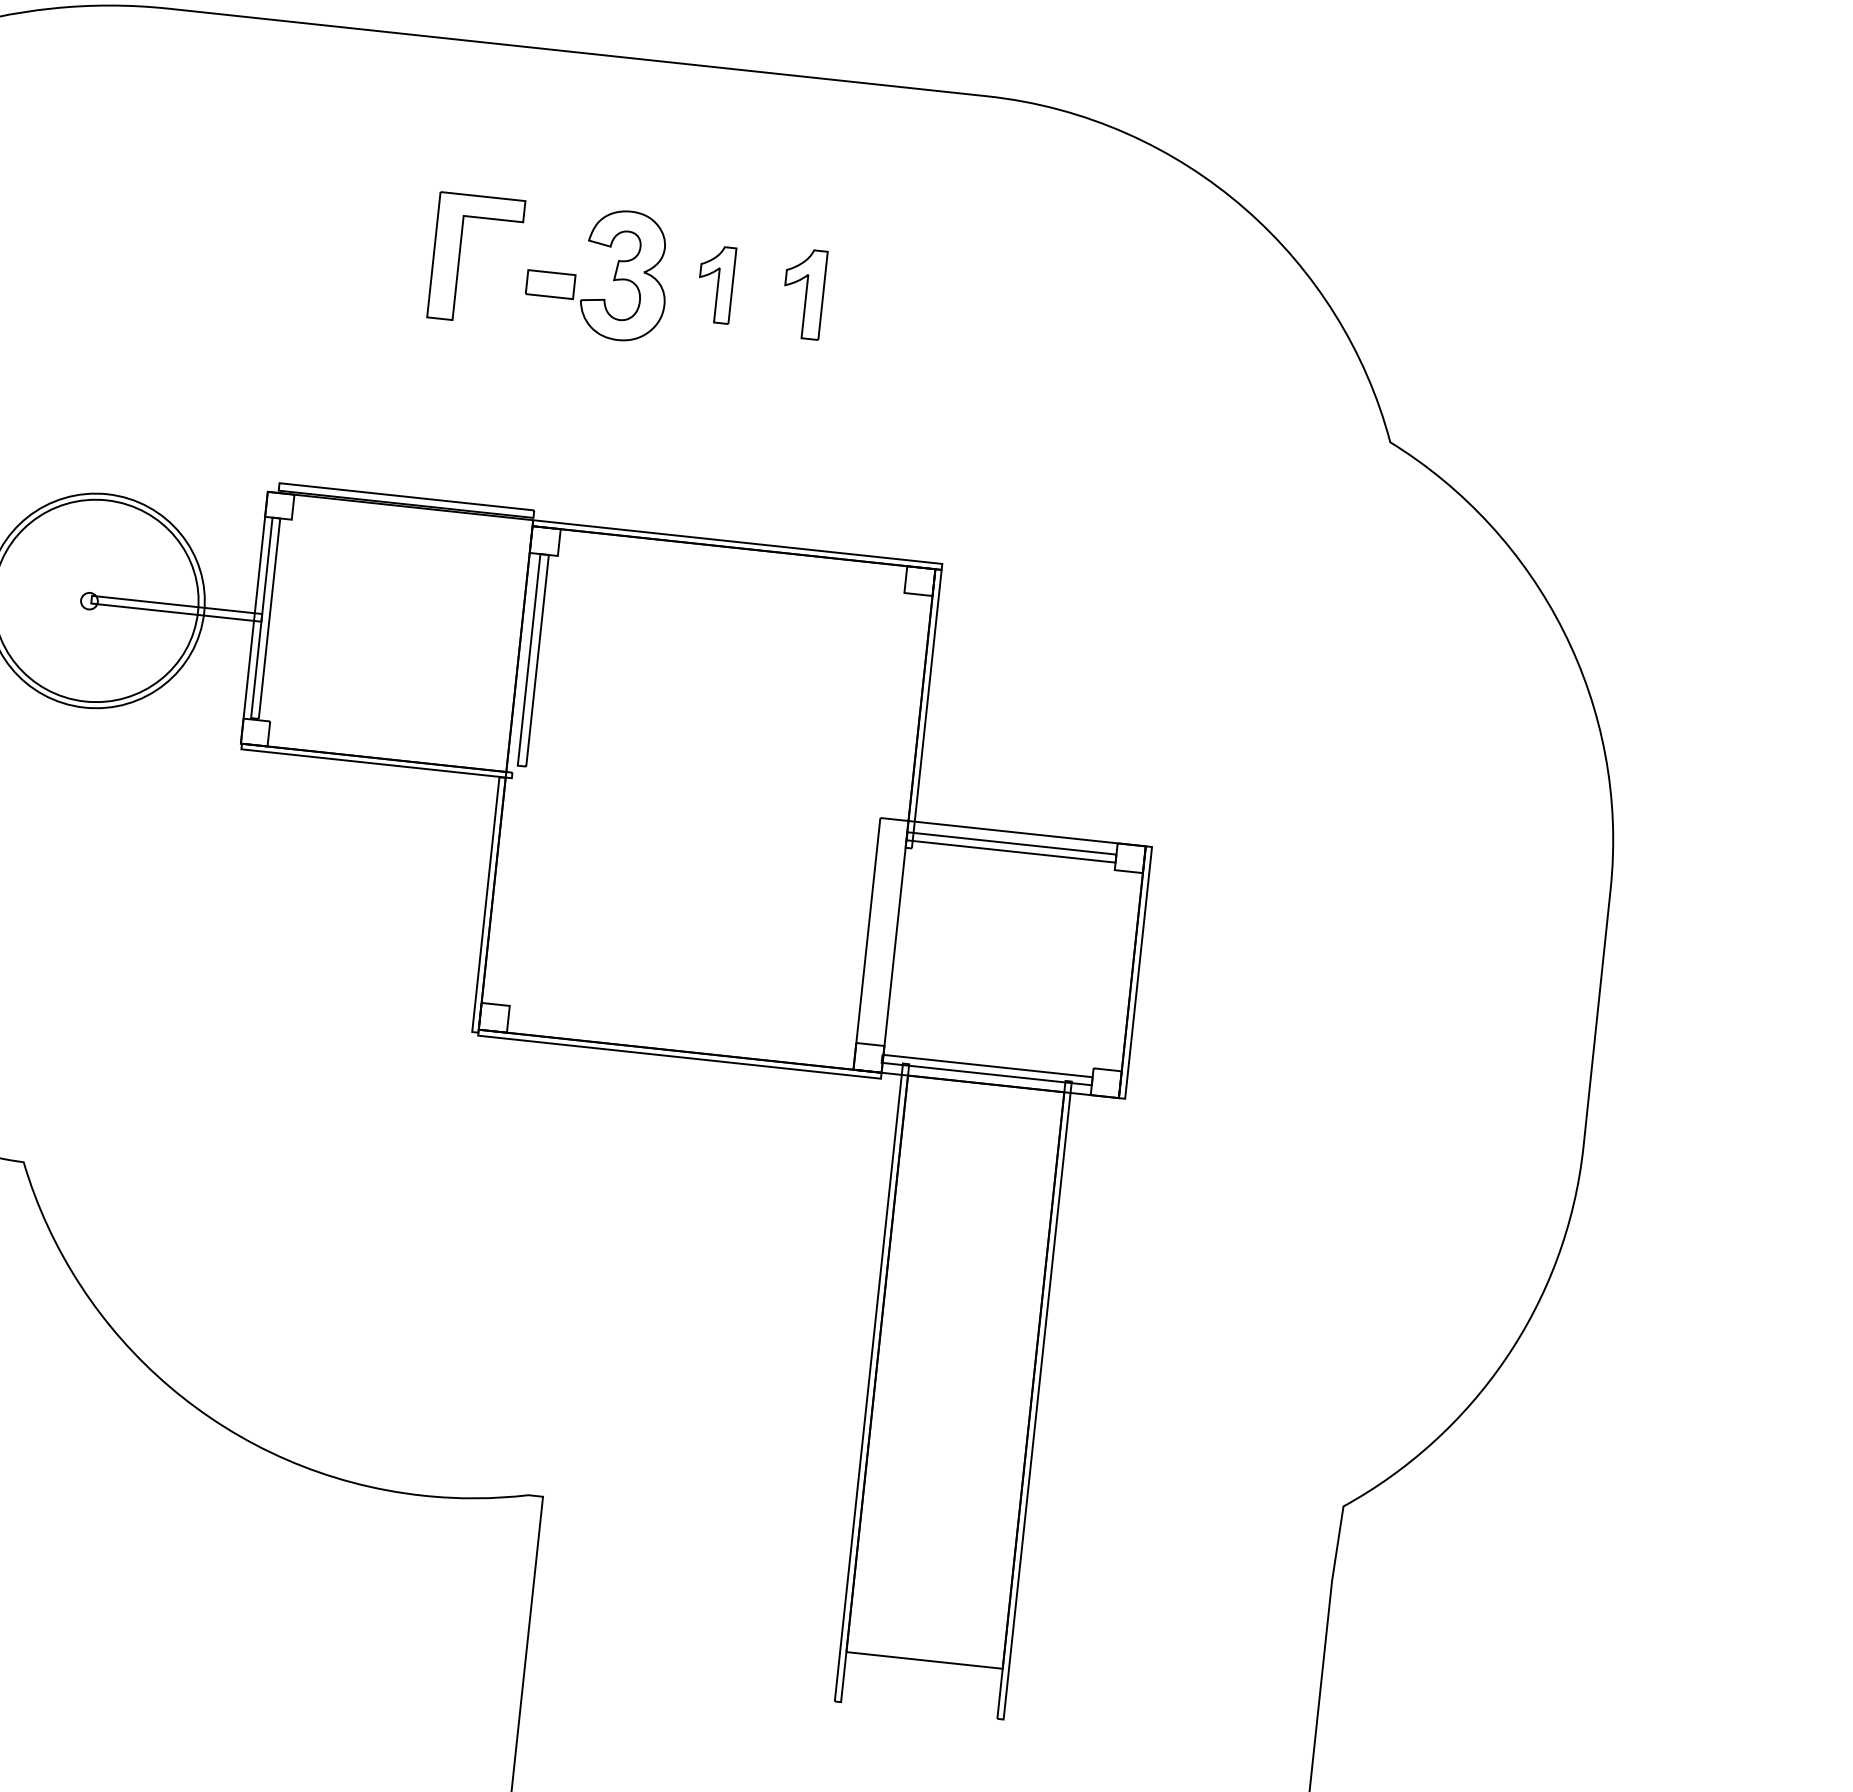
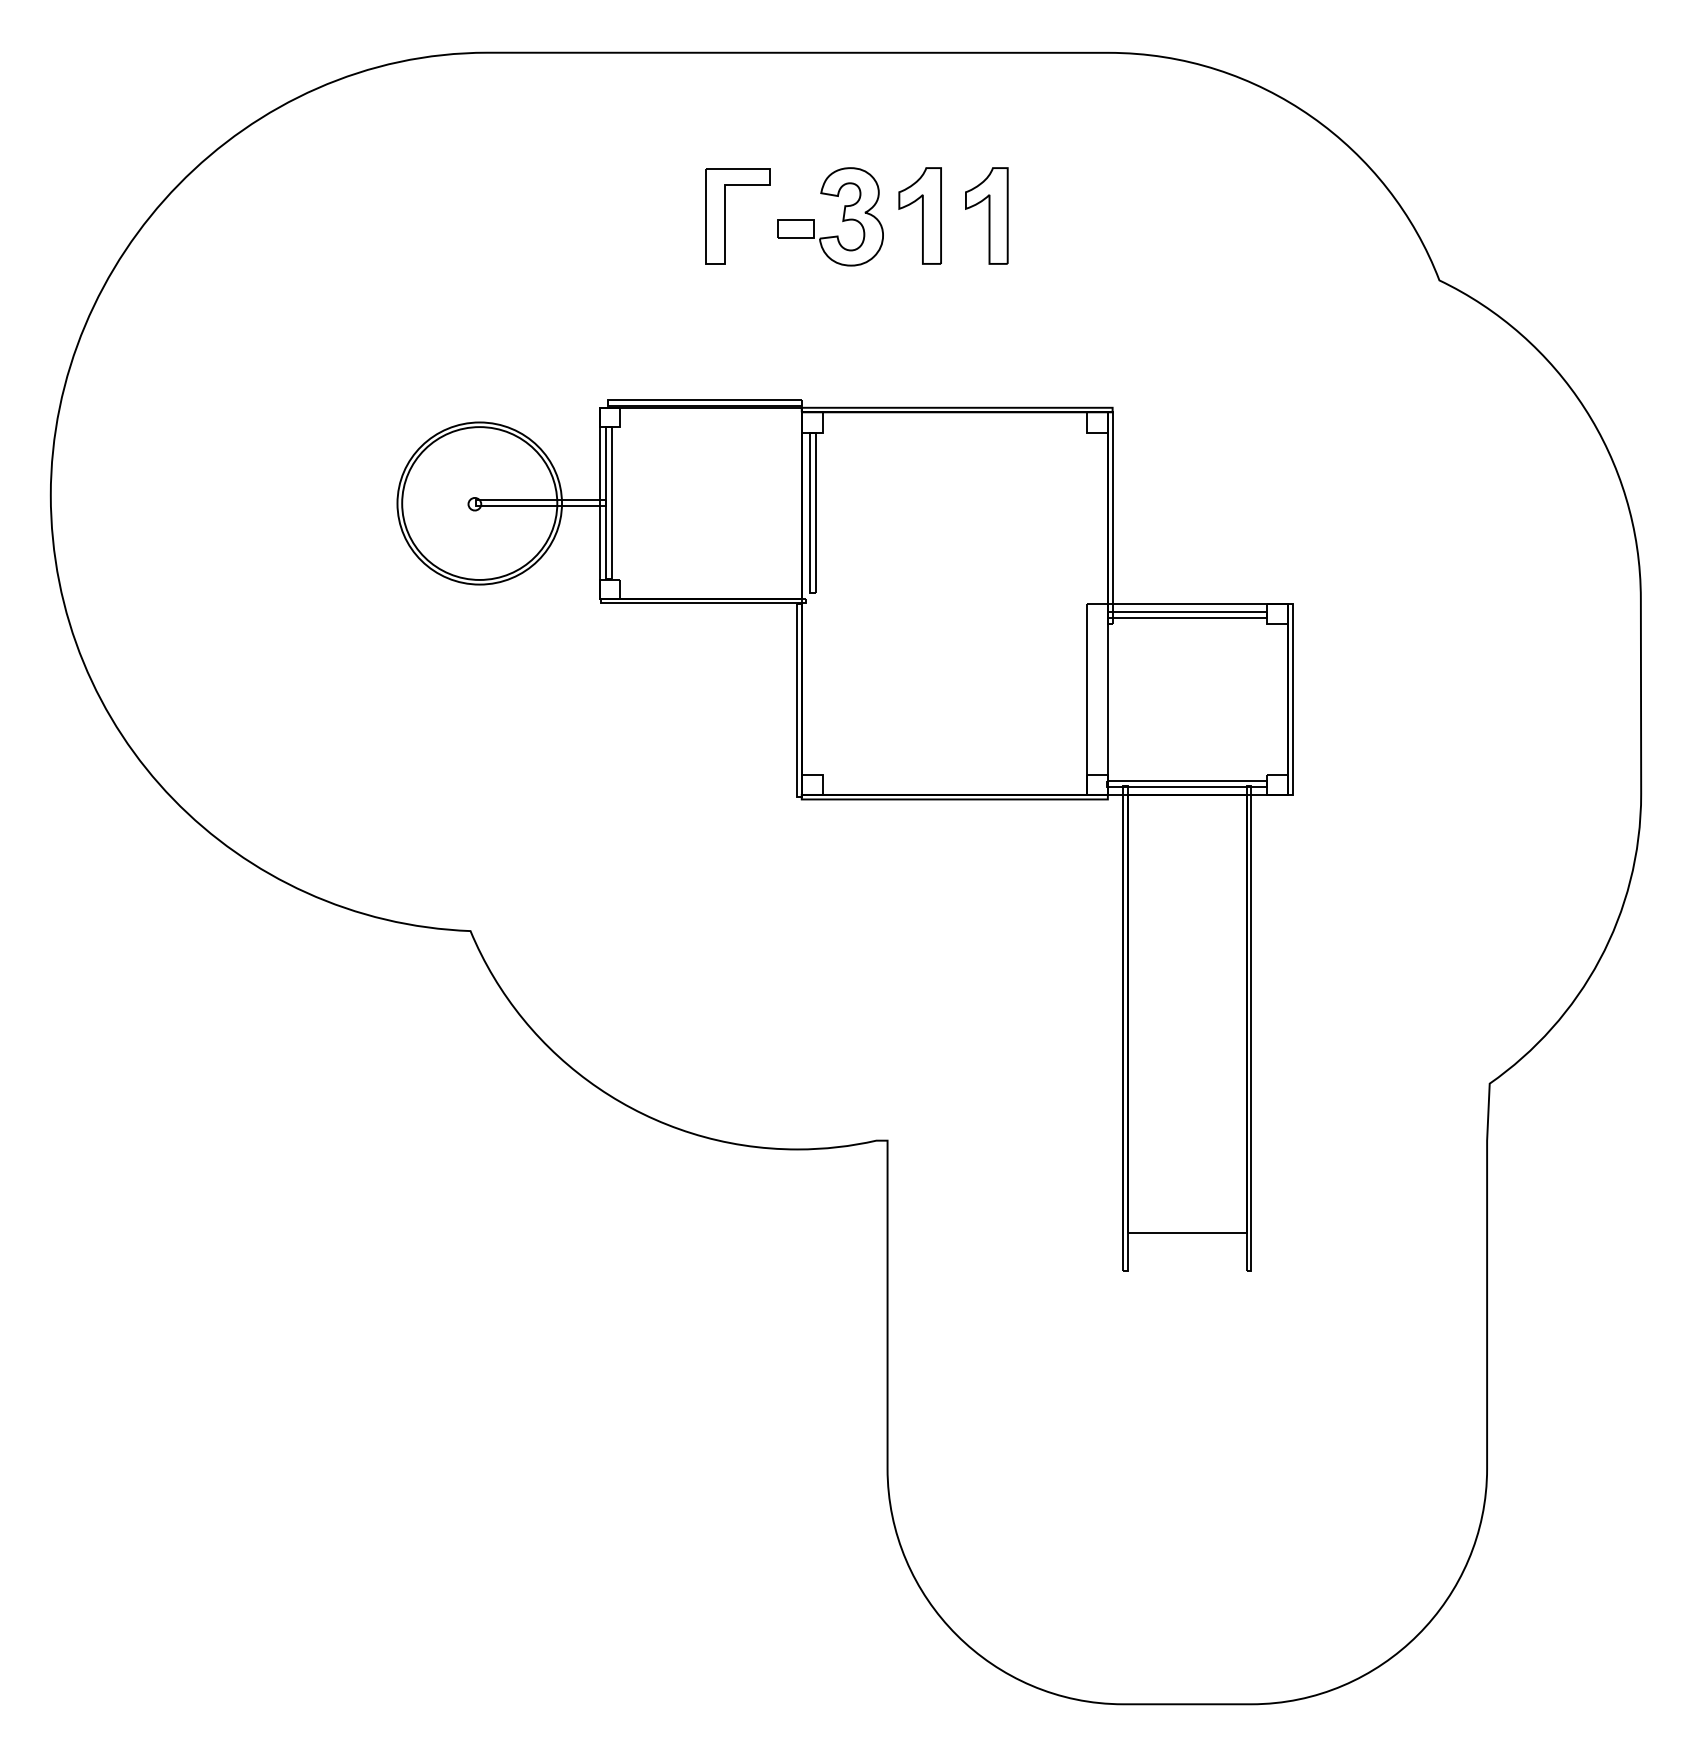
part: (715, 283) -> (919, 215), size x1.67
part: (803, 293) -> (986, 215), size x1.43

